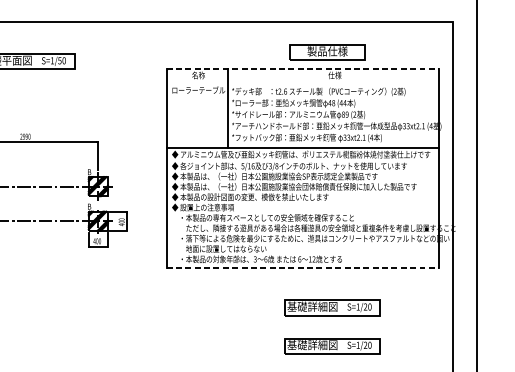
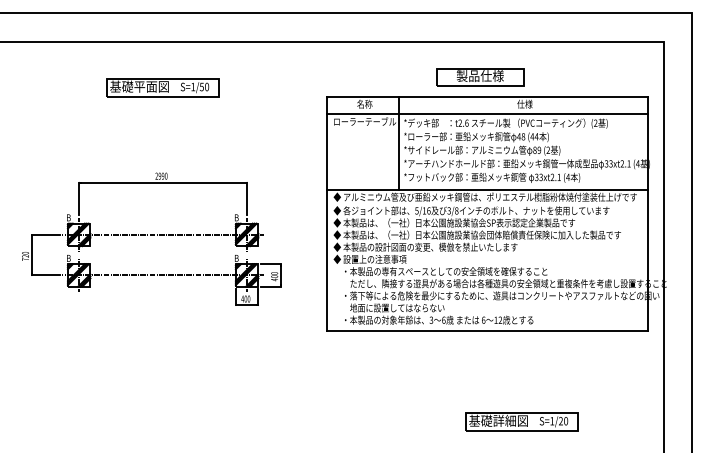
part: (327, 52) -> (480, 77), moved
line: (303, 68) -> (487, 96), dashed -> solid
line: (303, 84) -> (487, 114), added
line: (303, 268) -> (487, 330), dashed -> solid
part: (331, 307) -> (521, 376), removed

